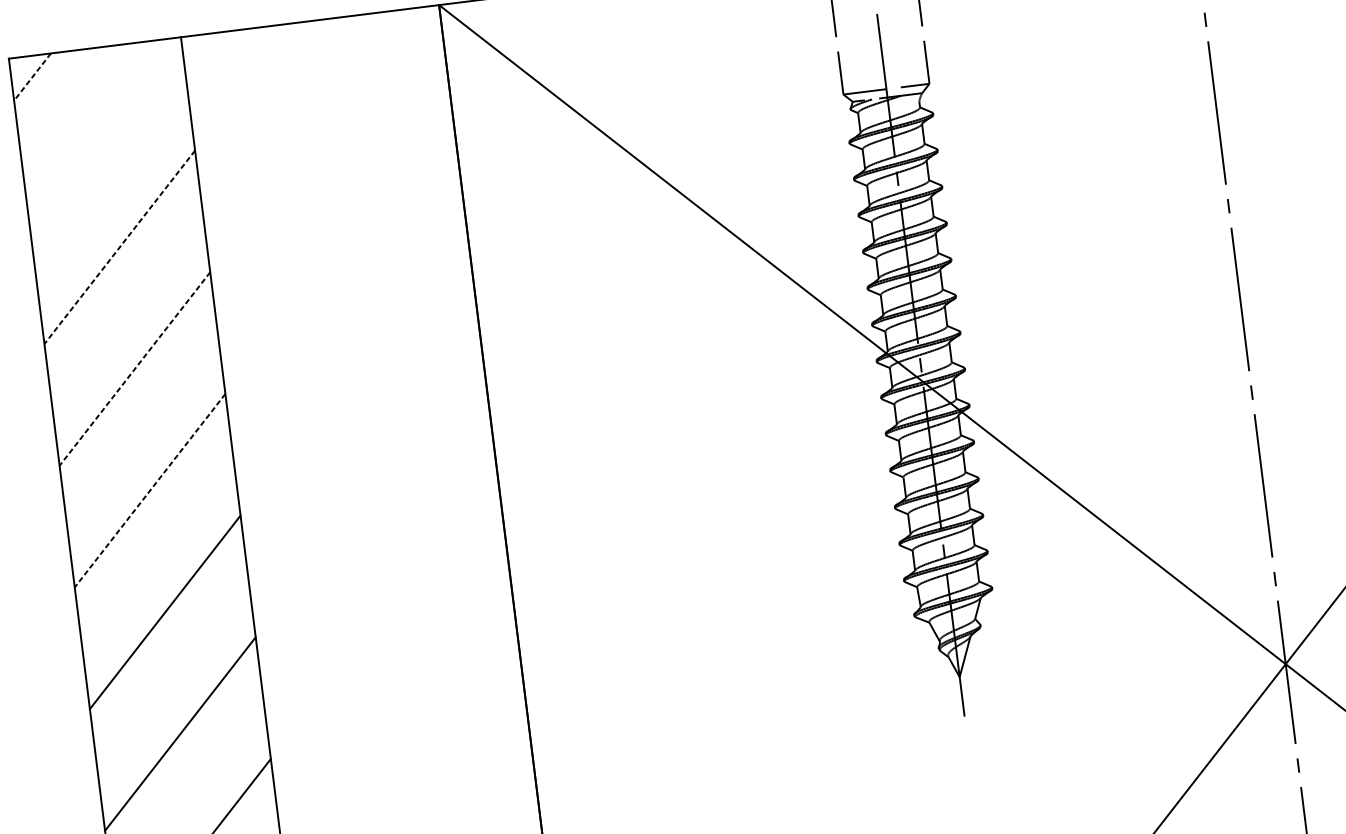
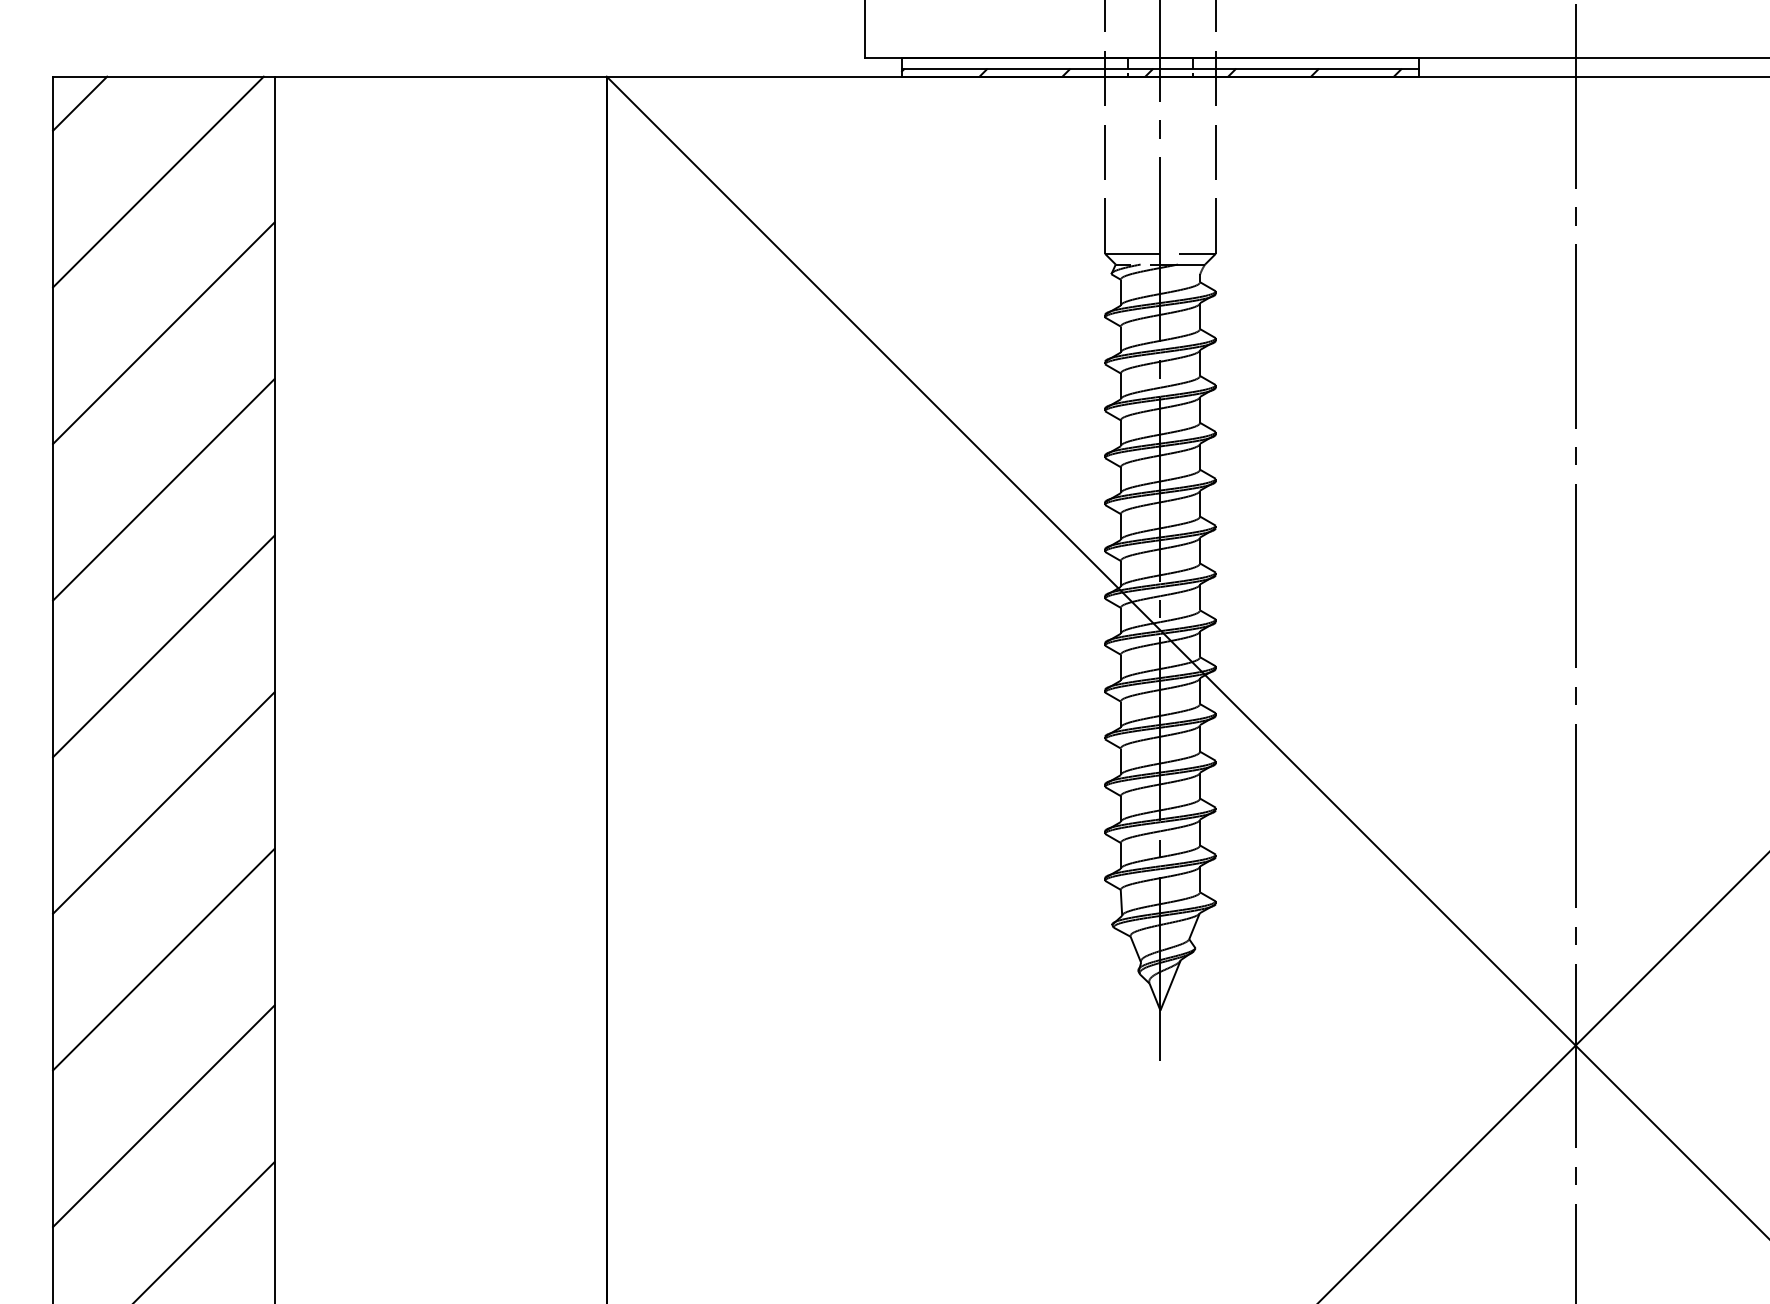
line: (32, 77) -> (79, 104), dashed -> solid
line: (100, 129) -> (158, 181), added
line: (119, 247) -> (163, 333), dashed -> solid
line: (134, 368) -> (163, 489), dashed -> solid
line: (149, 490) -> (163, 646), dashed -> solid

